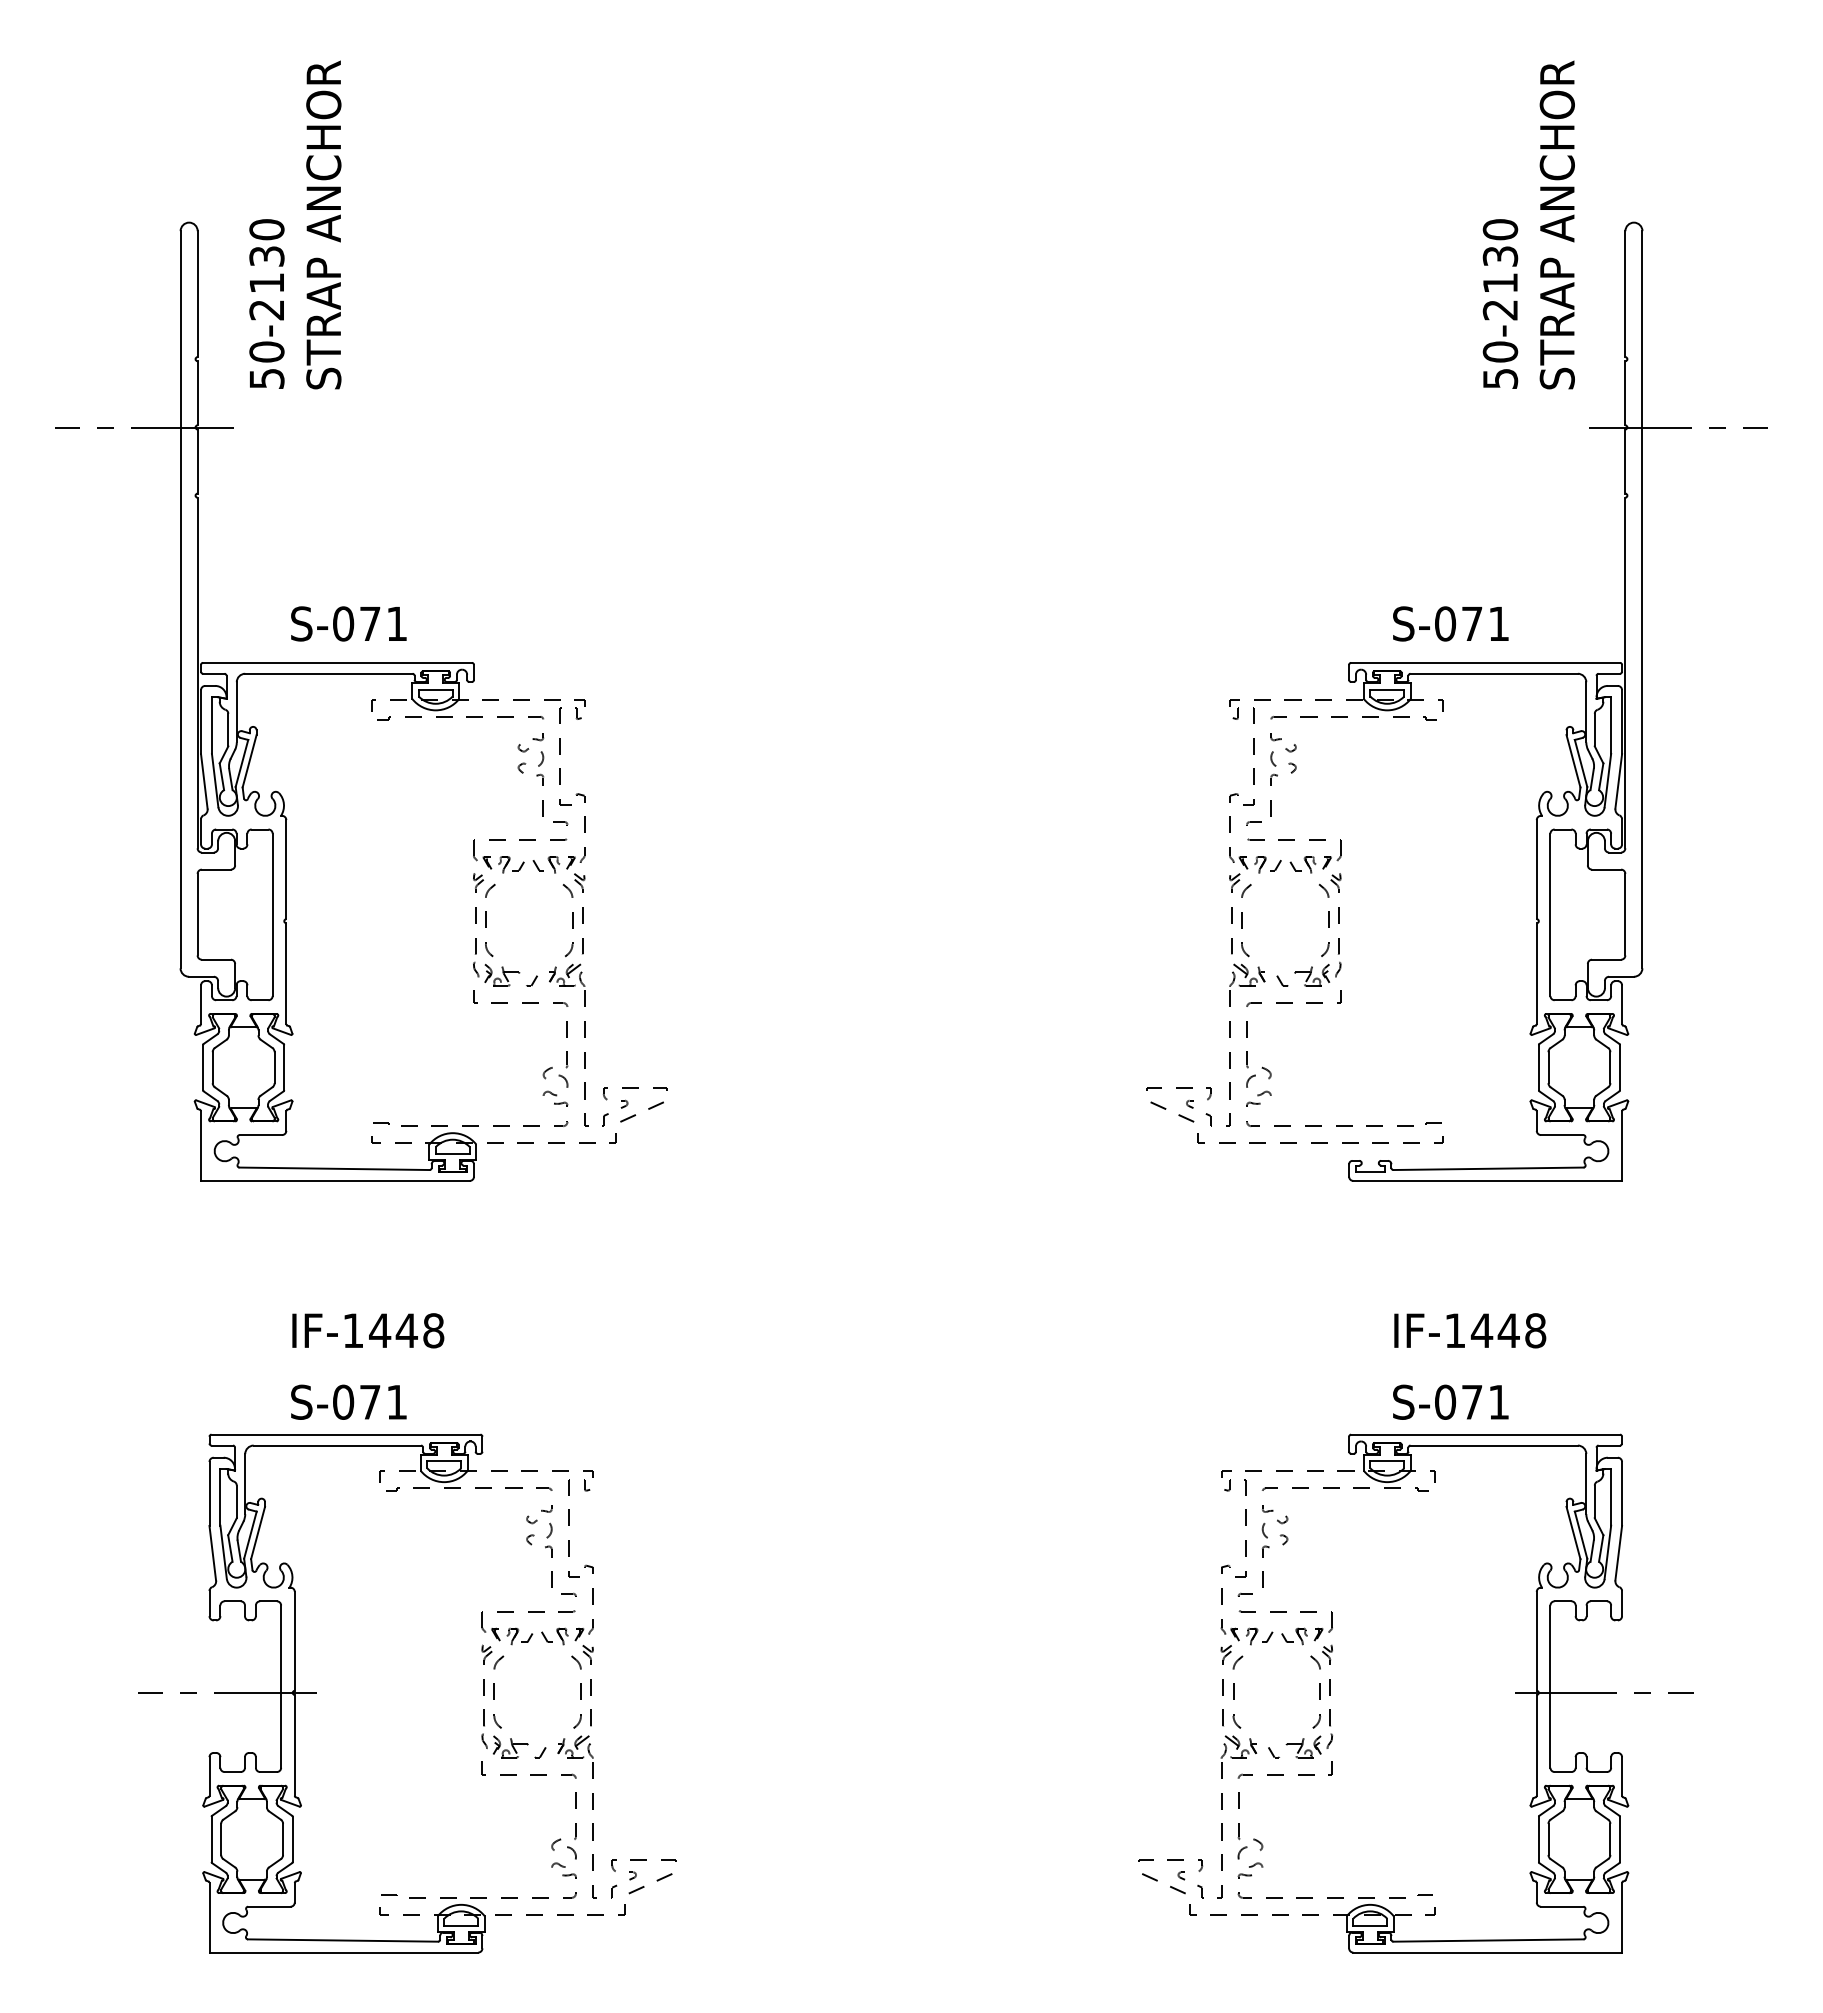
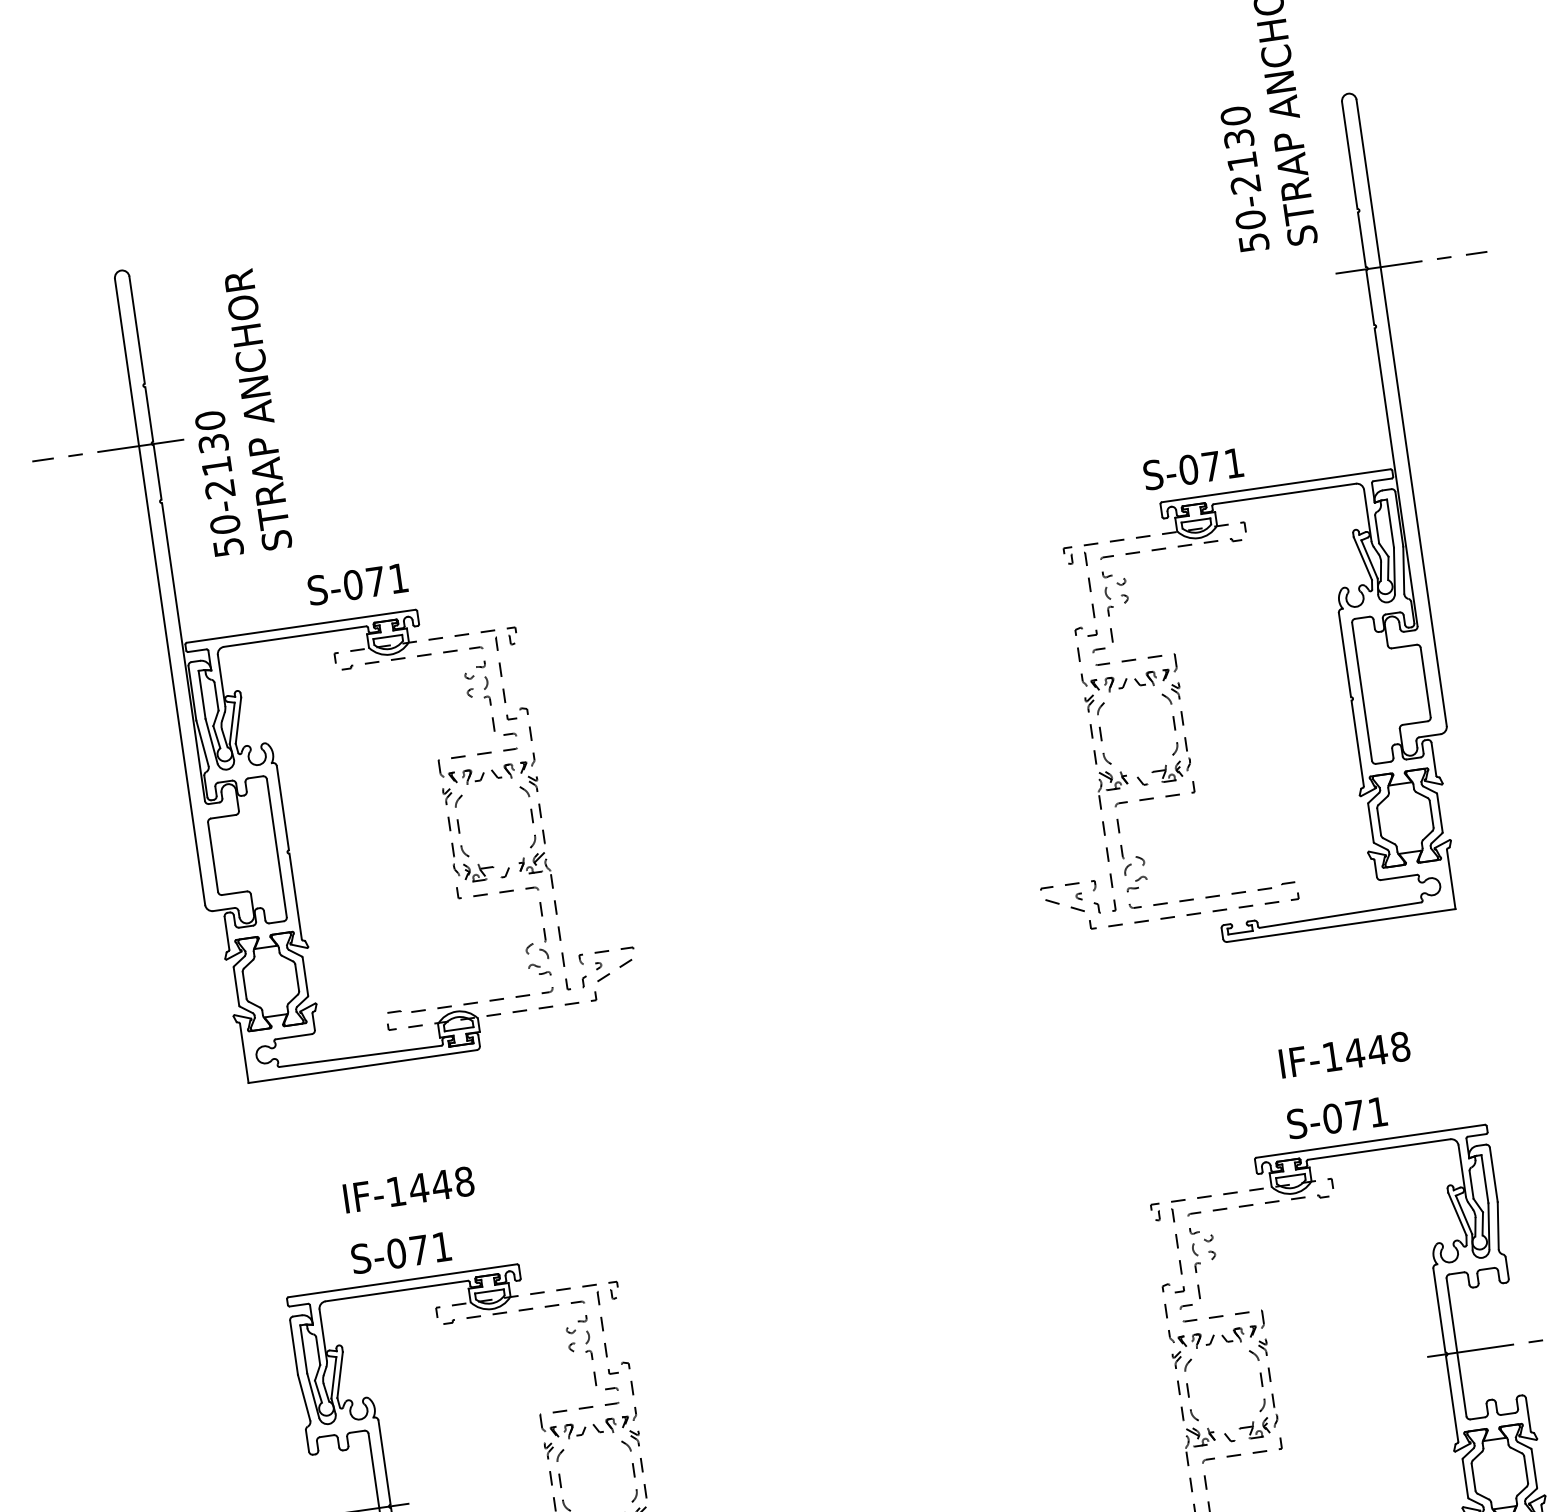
text: (295, 224) -> (233, 412), moved
text: (348, 623) -> (357, 584), moved
text: (1450, 623) -> (1193, 468), moved

